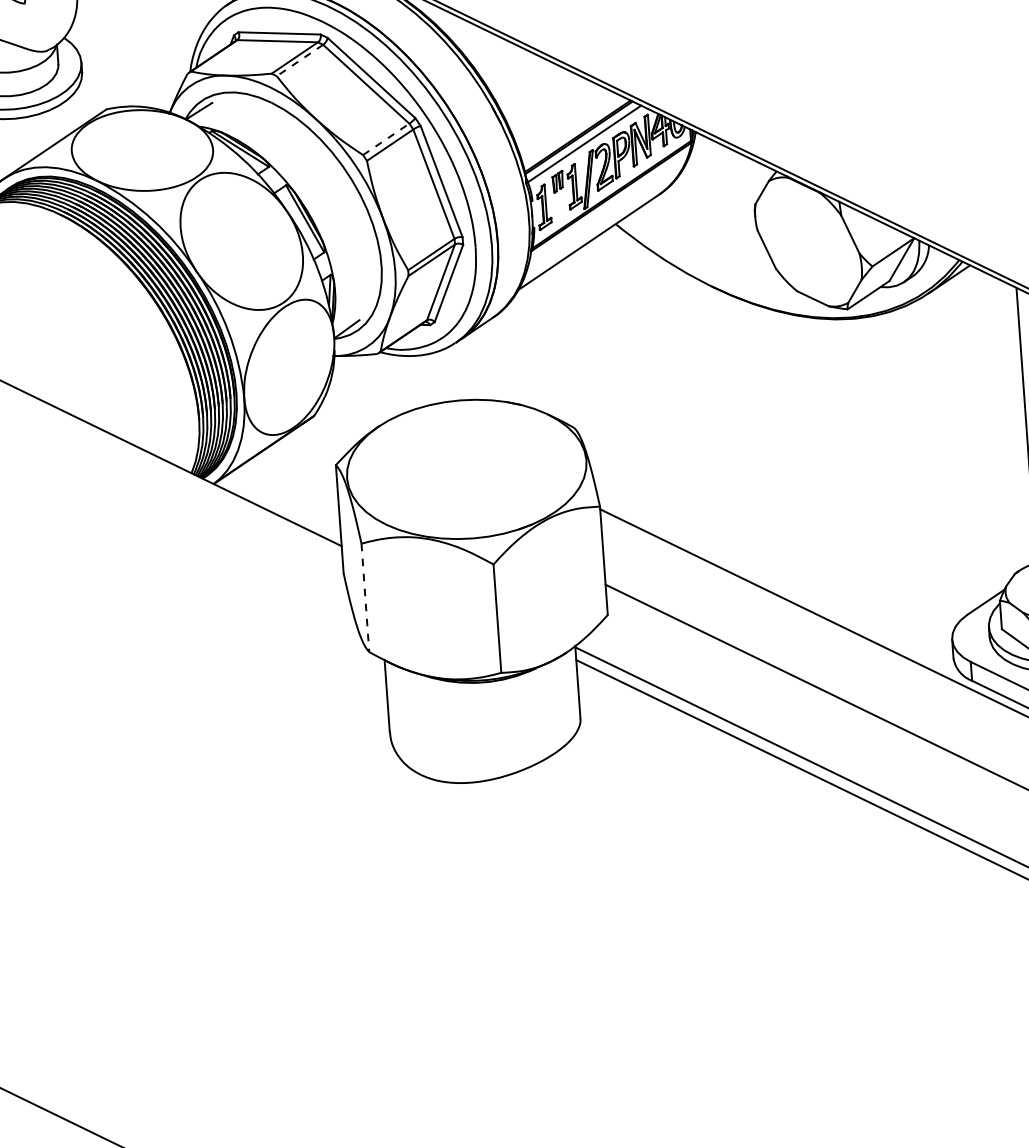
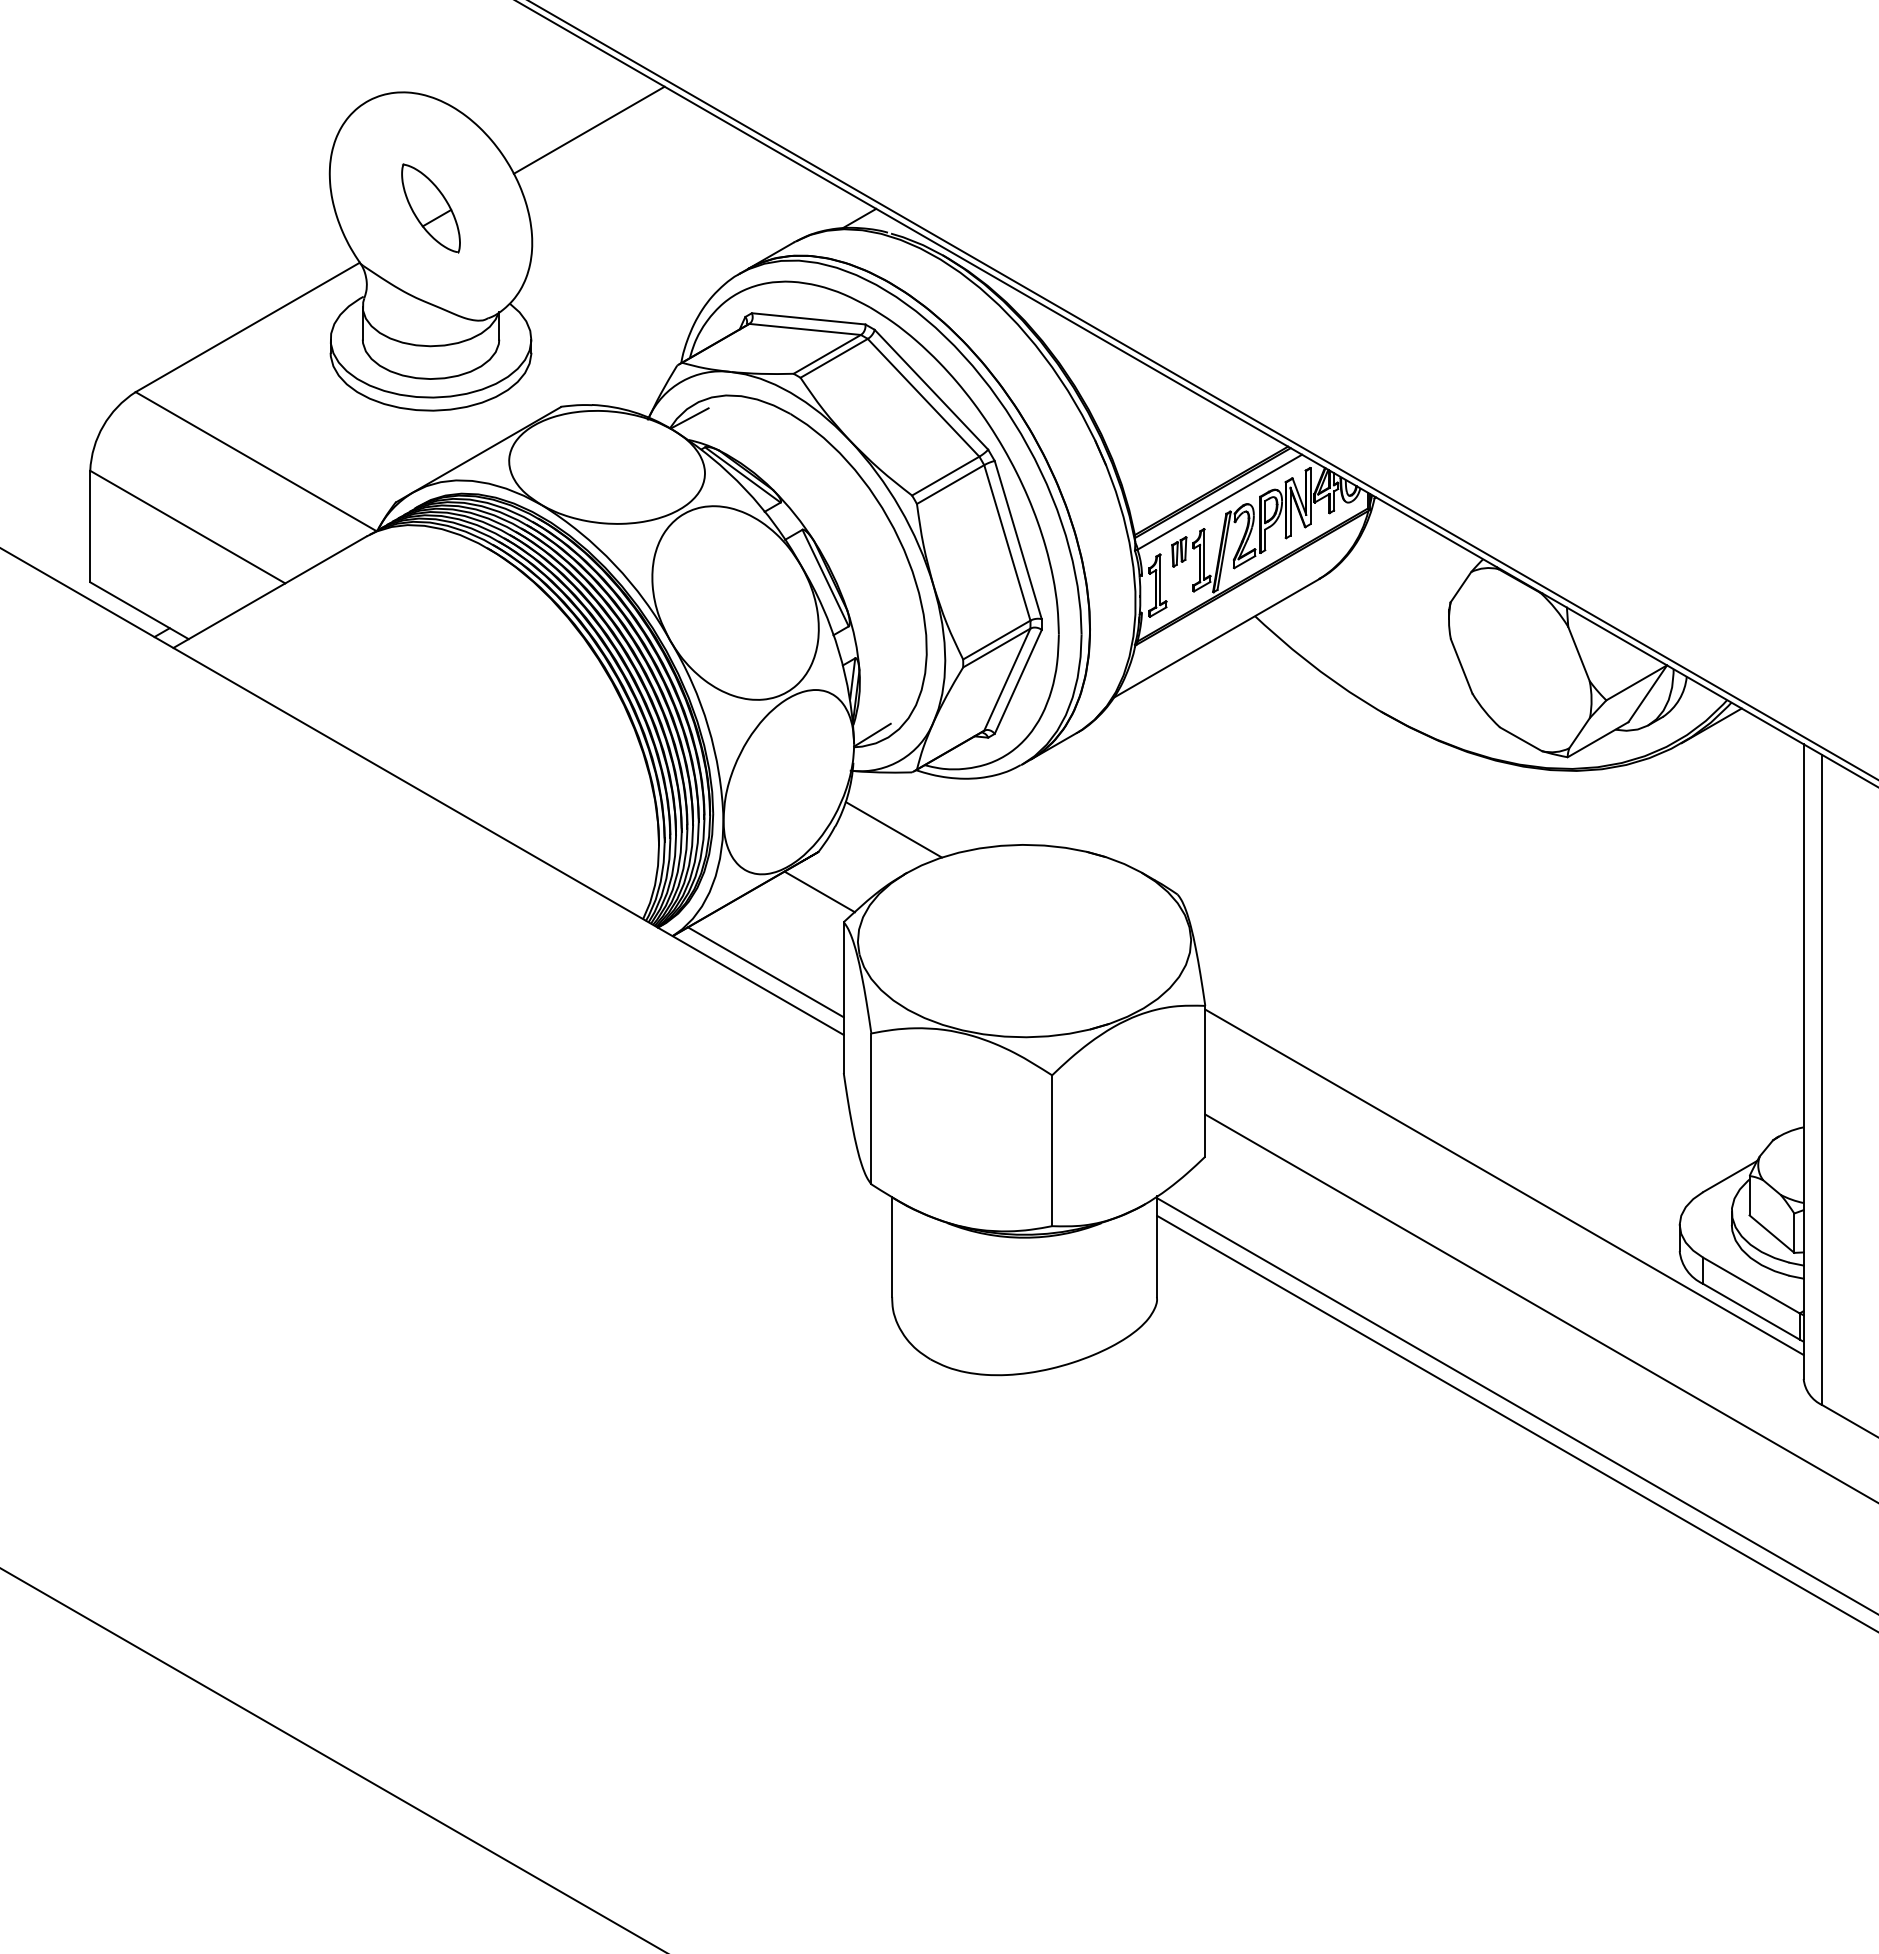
line: (300, 60) -> (834, 358), dashed -> solid
line: (386, 139) -> (945, 476), dashed -> solid
line: (366, 395) -> (893, 829), added
line: (316, 444) -> (819, 891), added
line: (282, 505) -> (765, 972), added
line: (365, 598) -> (871, 1109), dashed -> solid

